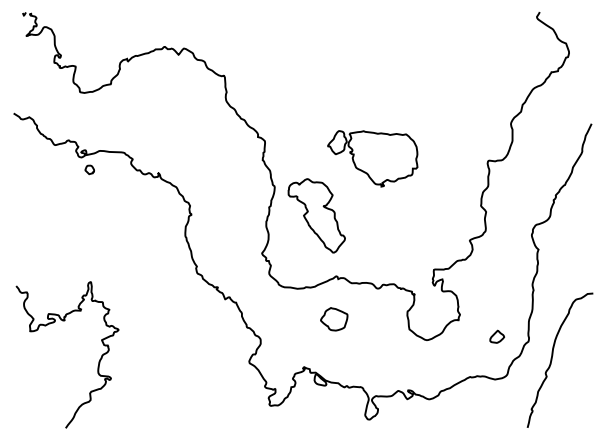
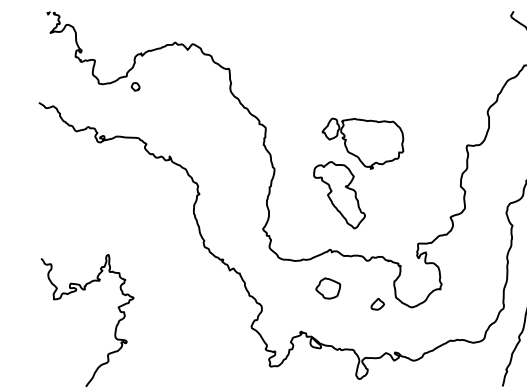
part: (89, 169) -> (135, 86), moved
part: (316, 215) -> (339, 194), moved
part: (497, 336) -> (378, 304), moved

